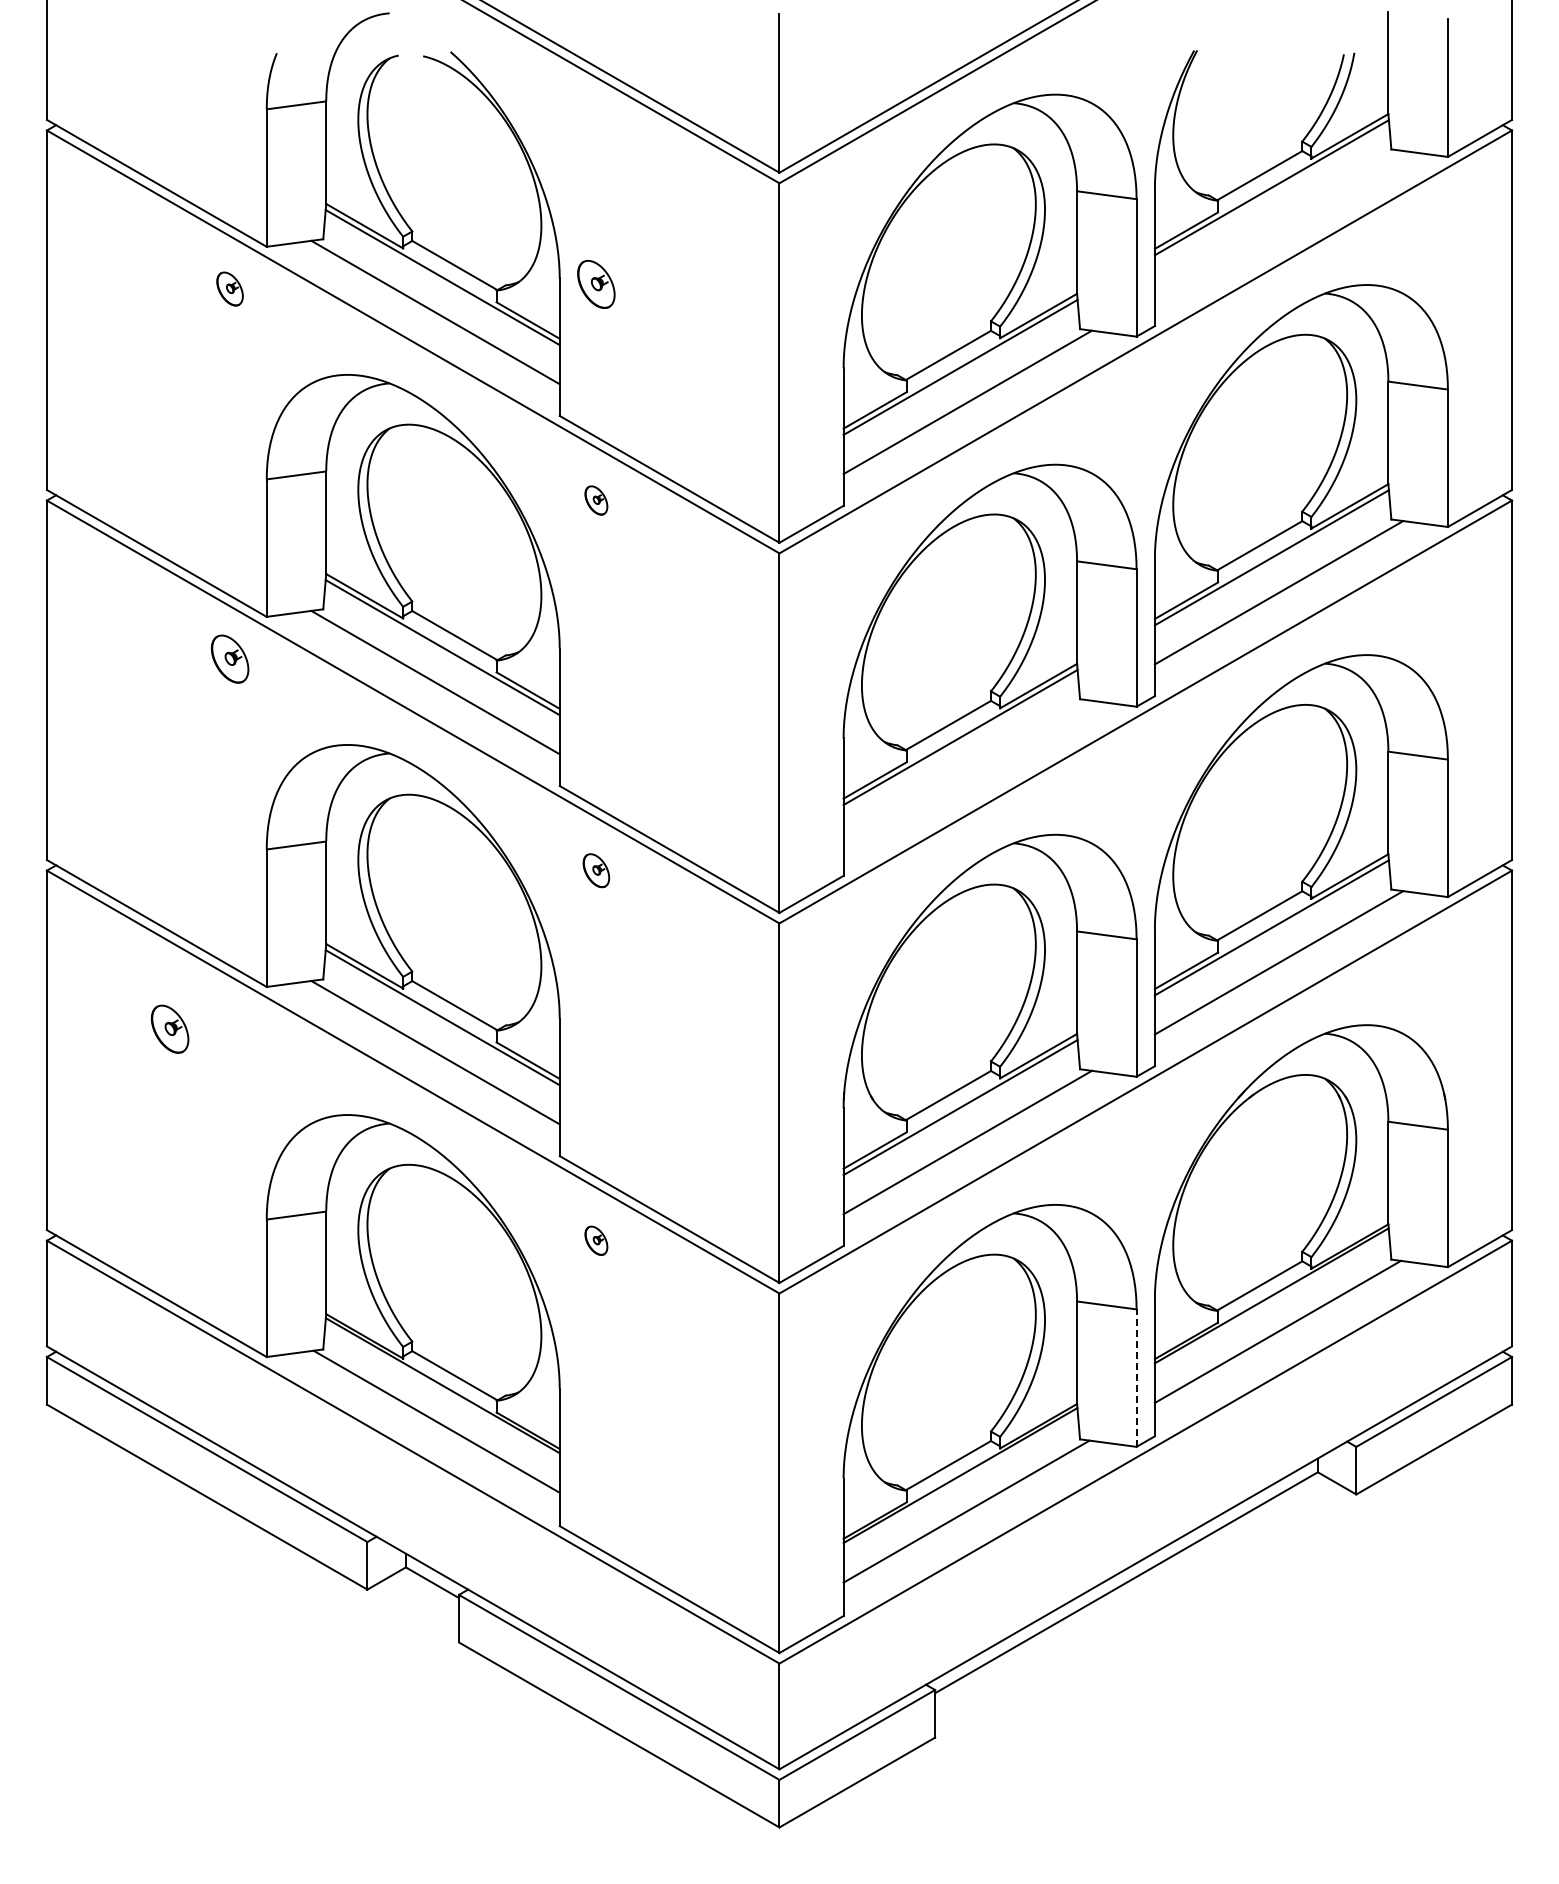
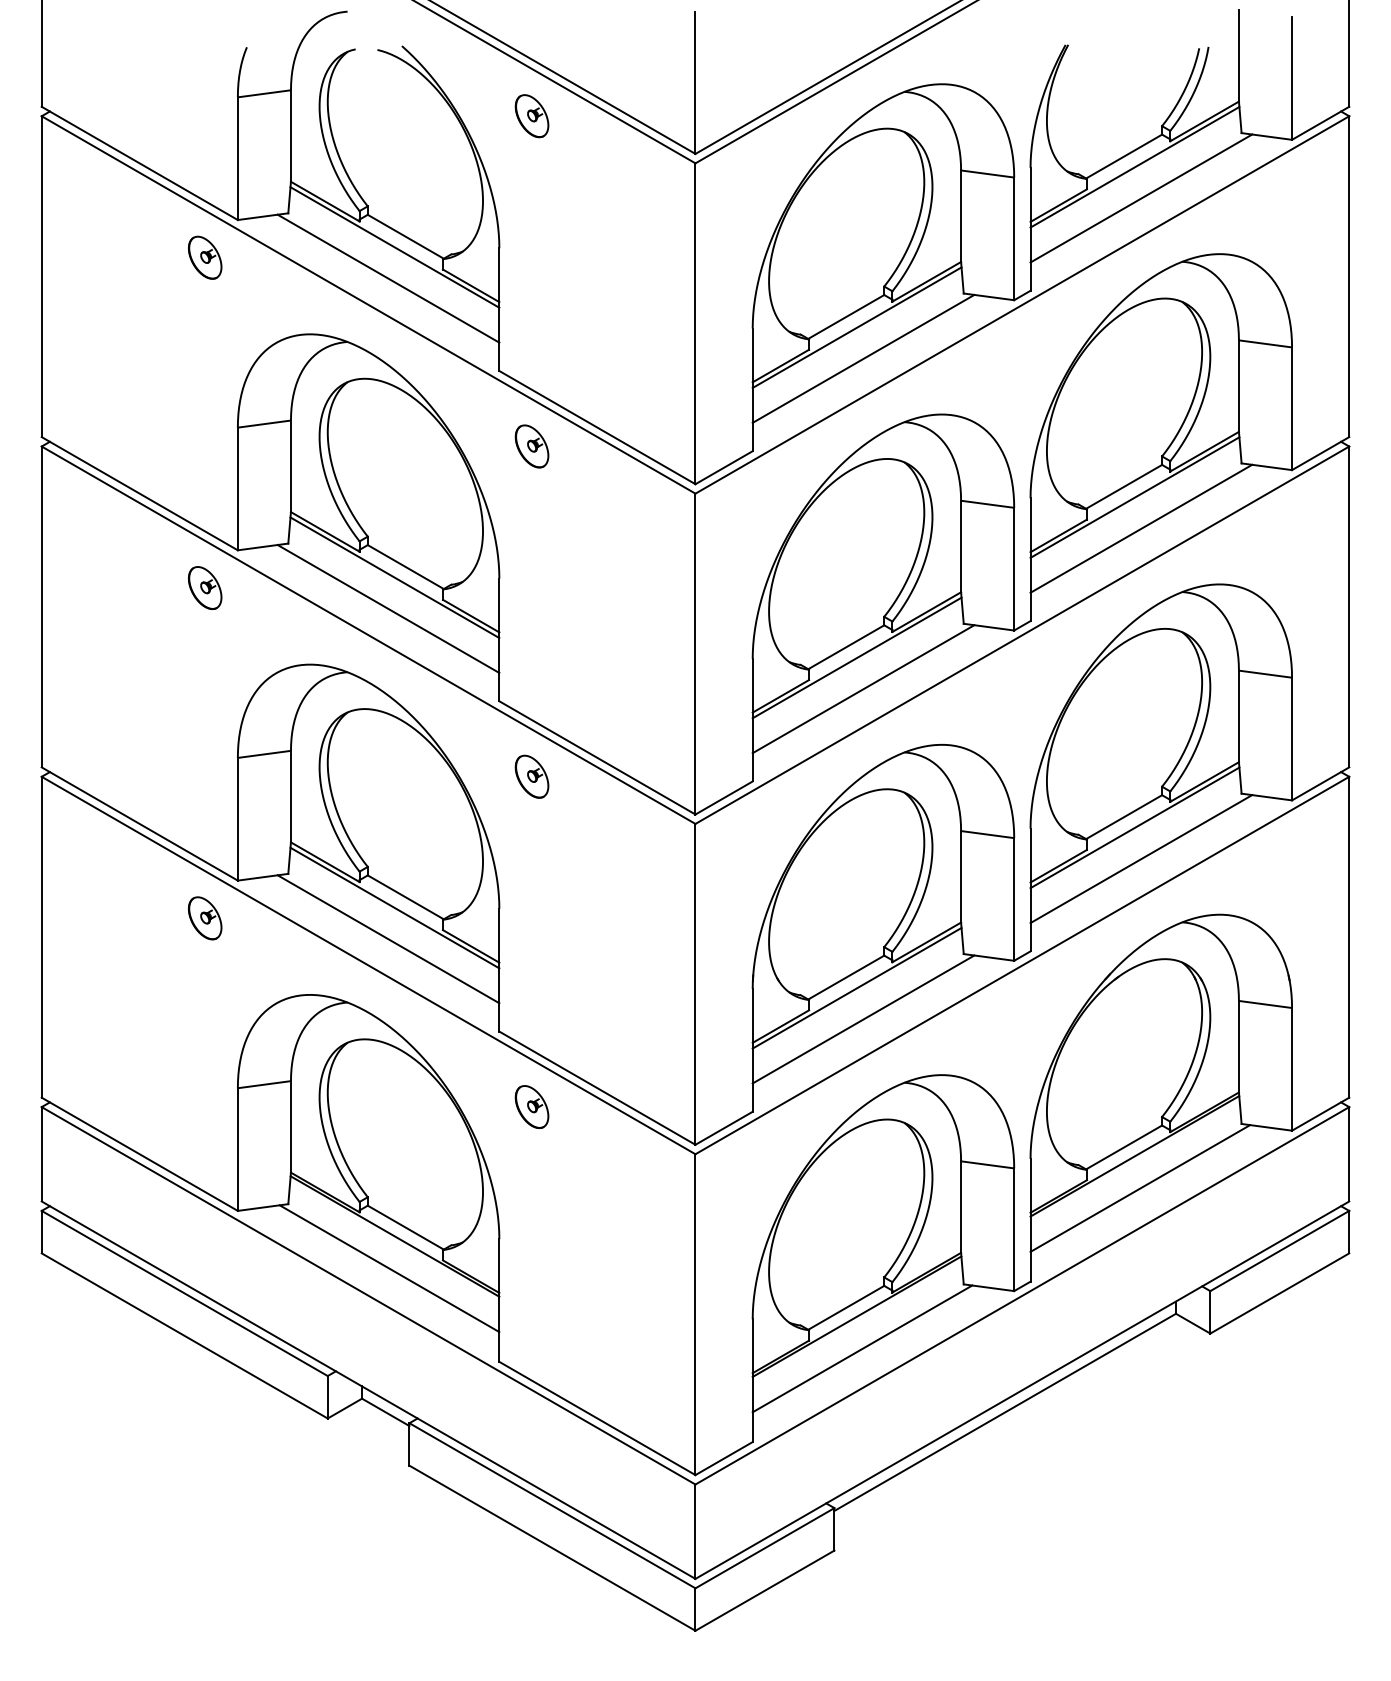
line: (1278, 222) -> (1140, 198), added
part: (596, 284) -> (532, 116), moved
part: (229, 288) -> (204, 257), size x1.43
part: (596, 500) -> (532, 446), size x1.67
line: (967, 772) -> (863, 689), added
part: (596, 870) -> (532, 776), size x1.43
part: (169, 1028) -> (204, 917), moved
part: (596, 1240) -> (532, 1106), size x1.67
line: (1136, 1378) -> (1014, 1230), dashed -> solid

